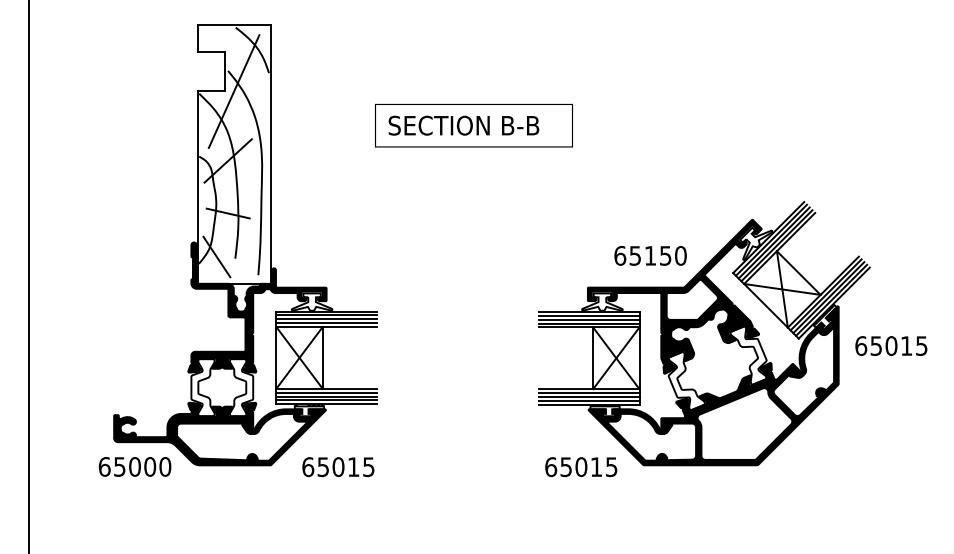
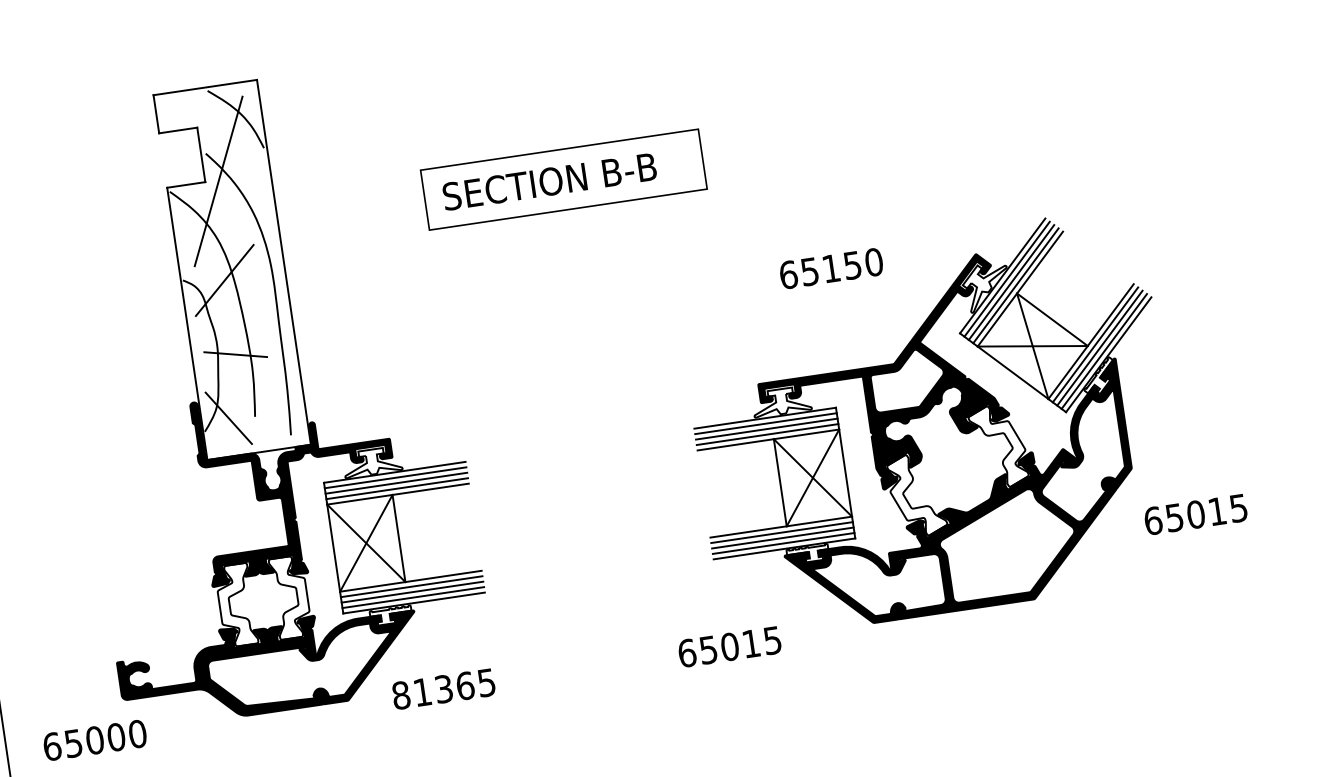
text: (650, 255) -> (831, 268), moved
text: (891, 345) -> (1195, 513), moved
text: (134, 466) -> (94, 739), moved
text: (330, 467) -> (432, 691), 65015 -> 81365
text: (581, 467) -> (730, 647), moved

